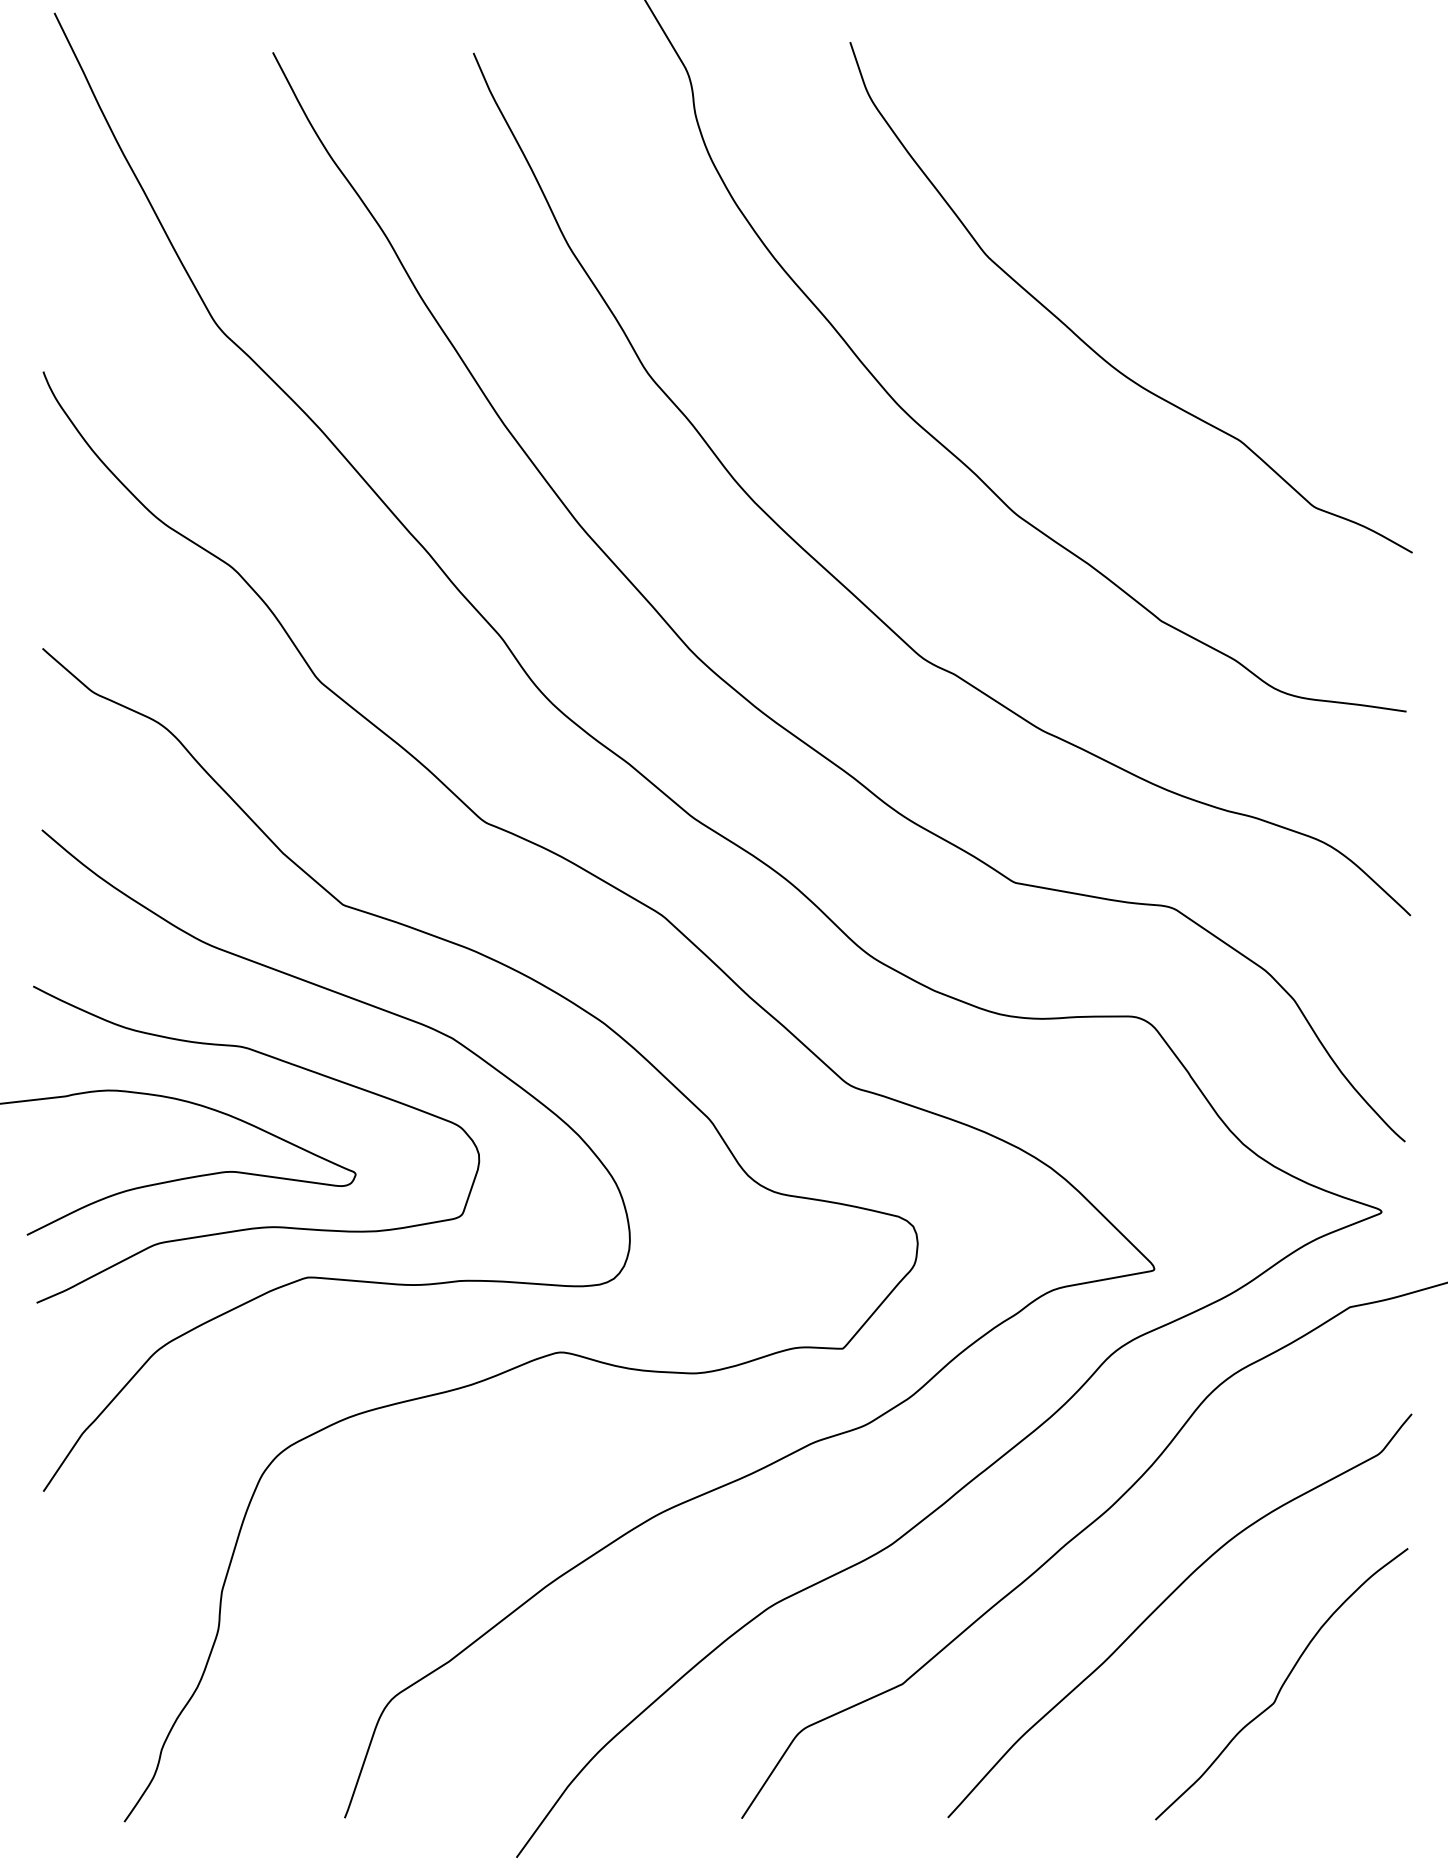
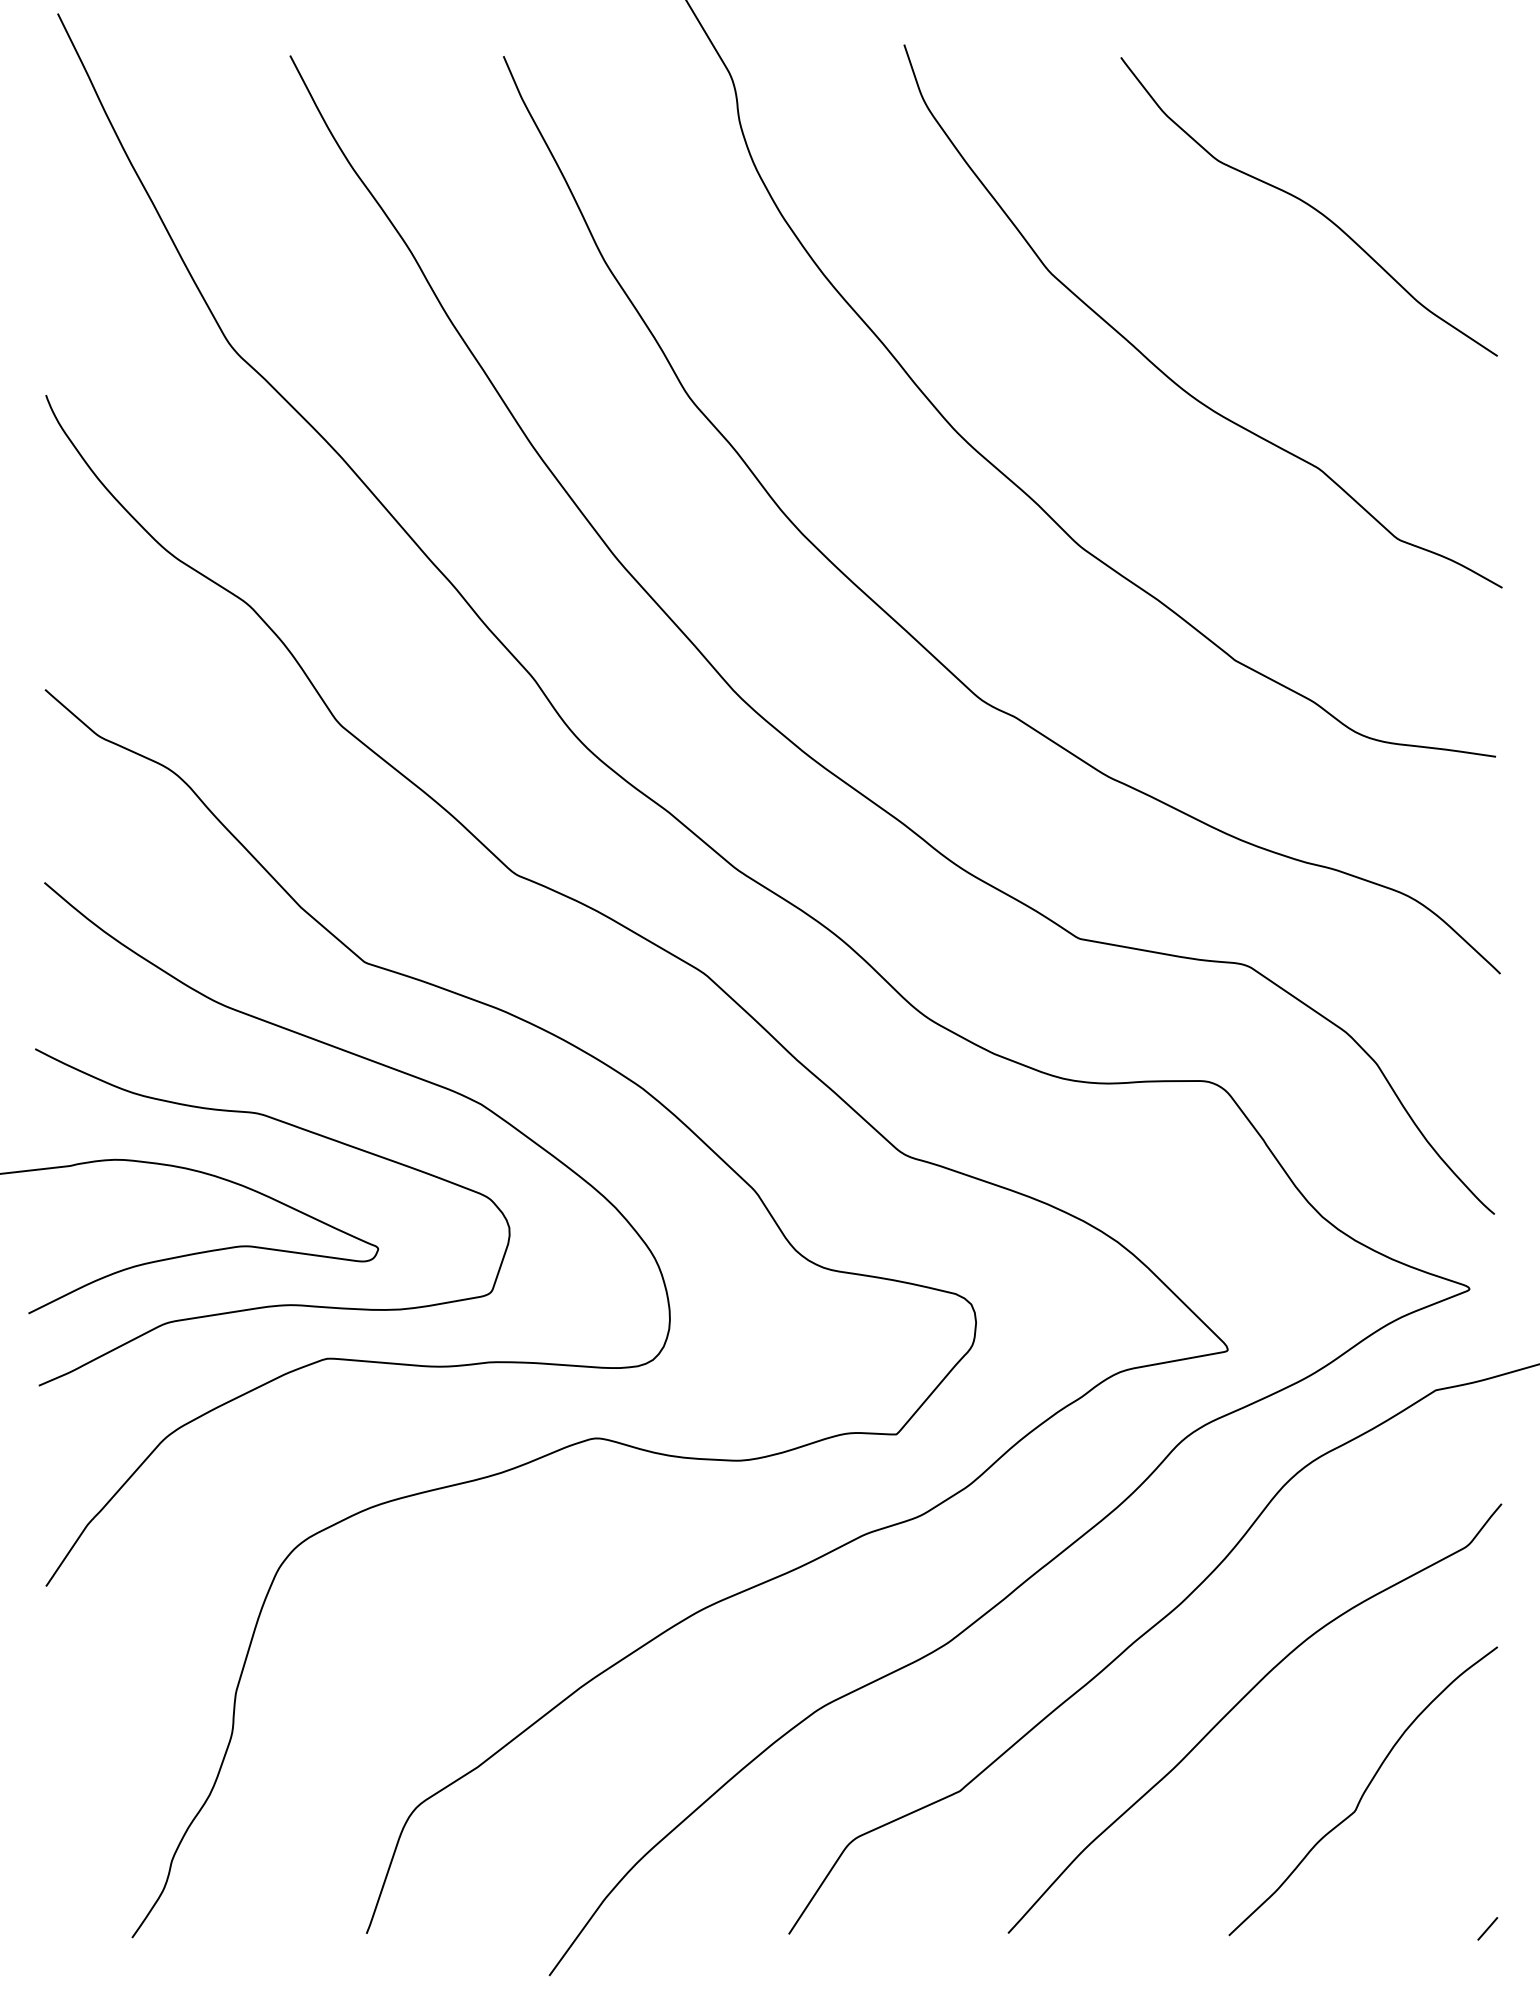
curve: (1230, 193) -> (1308, 205), added
line: (1398, 1813) -> (1487, 1928), added

